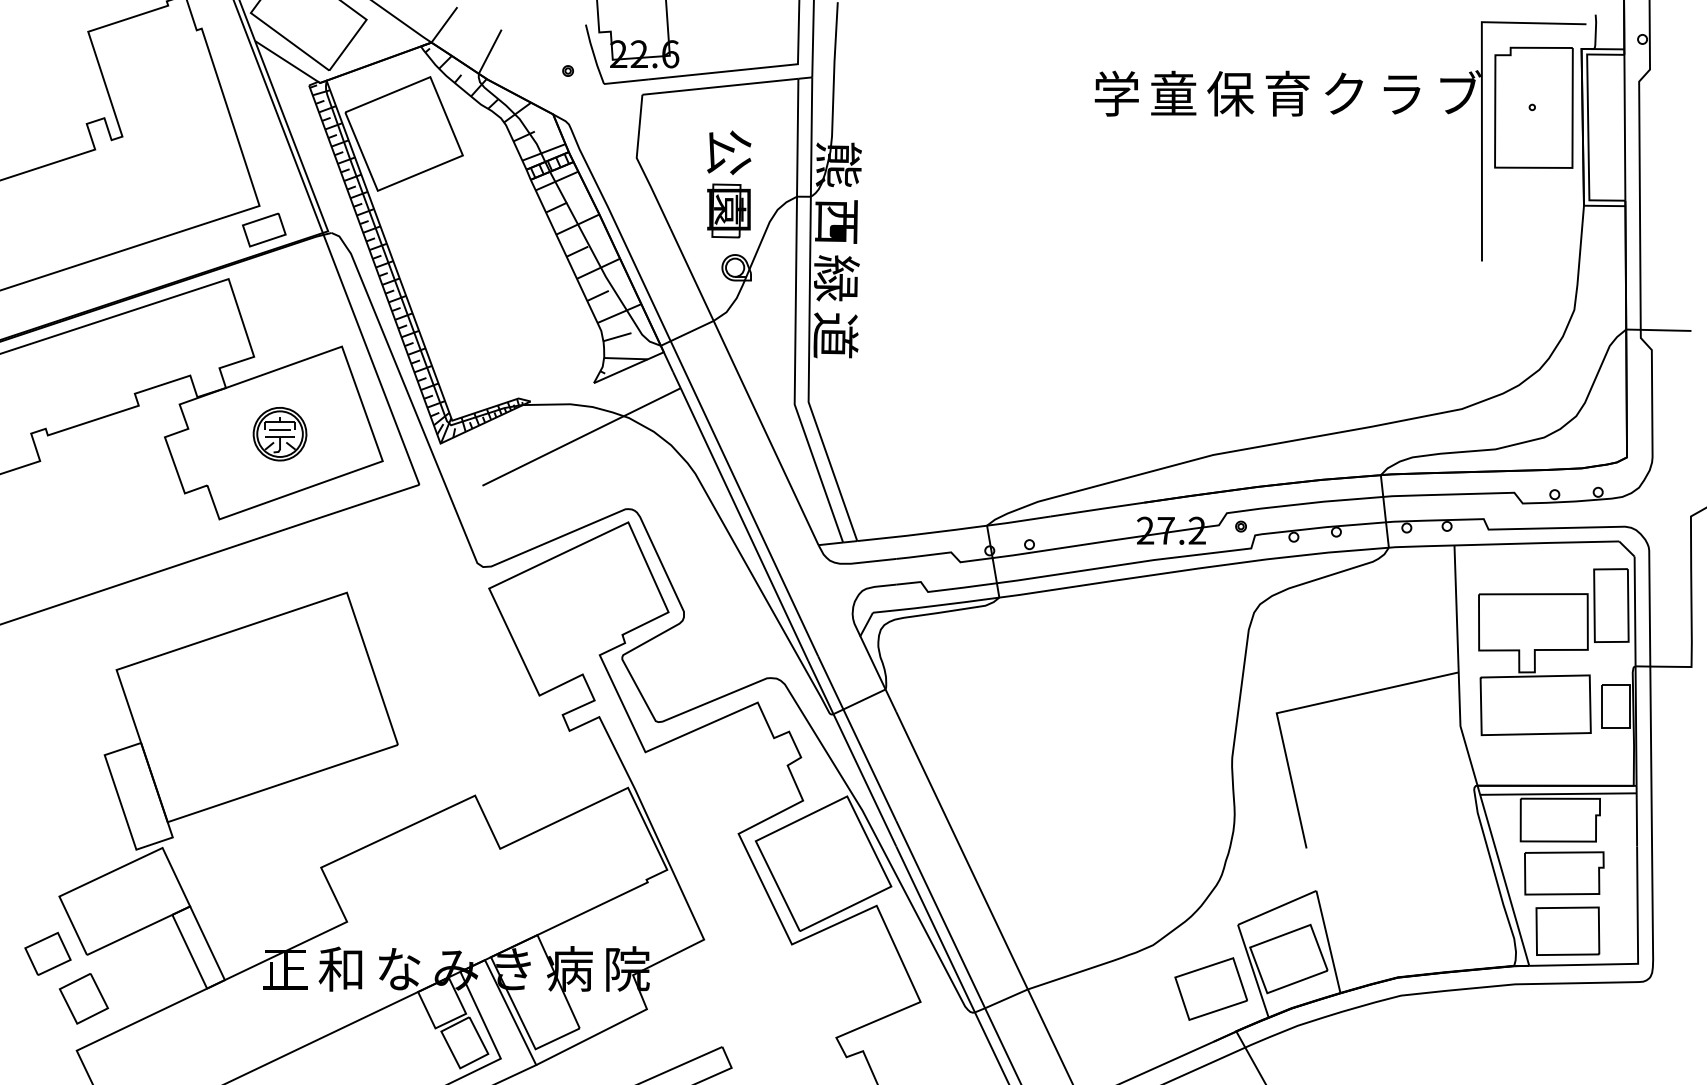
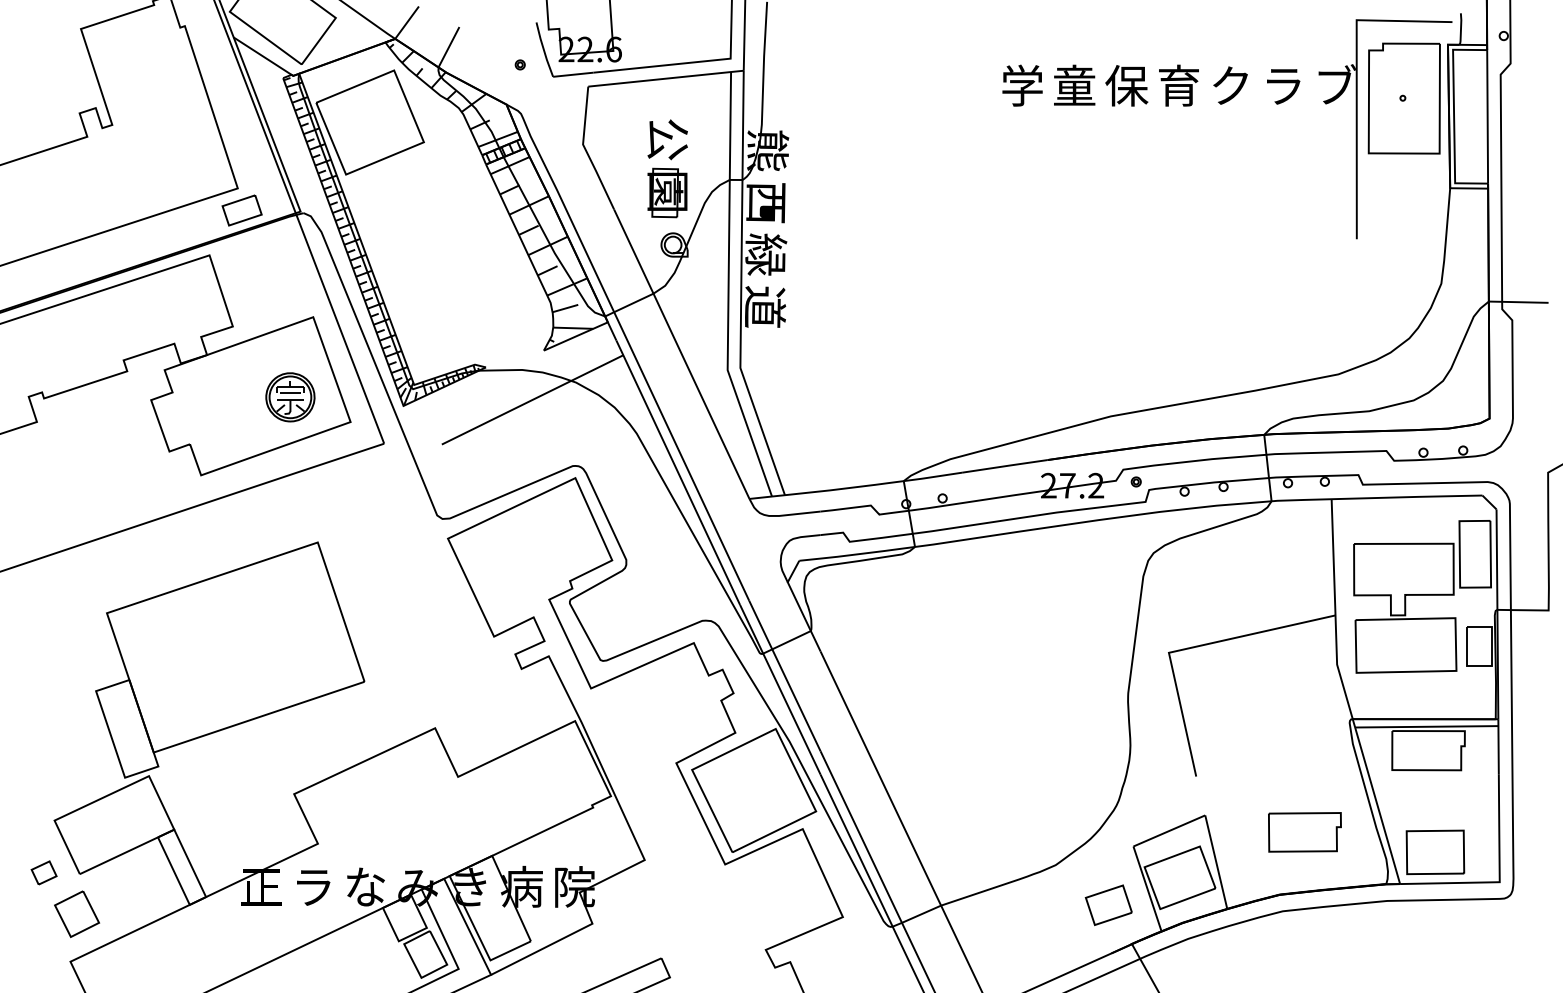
part: (279, 434) -> (289, 397), moved
part: (1564, 873) -> (1305, 832), moved
part: (47, 953) -> (43, 872), size x0.6
text: (340, 968) -> (311, 886), 和 -> ラ
part: (1210, 988) -> (1108, 904), size x0.7

